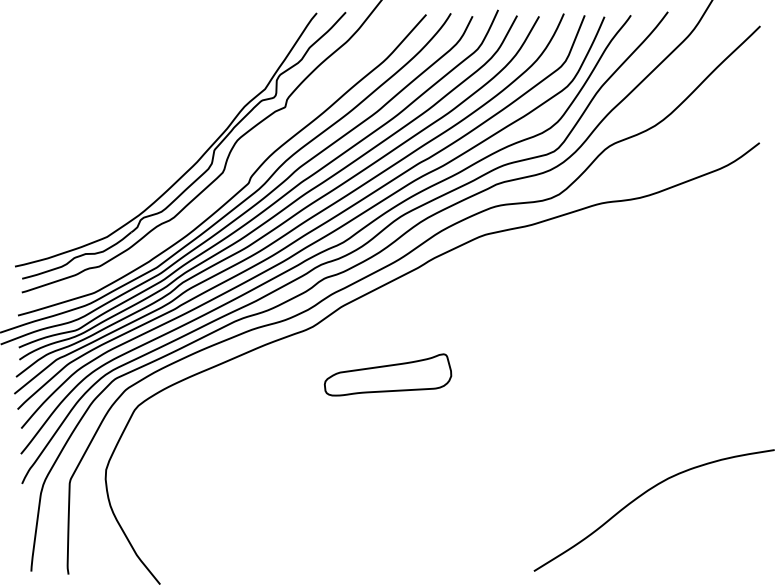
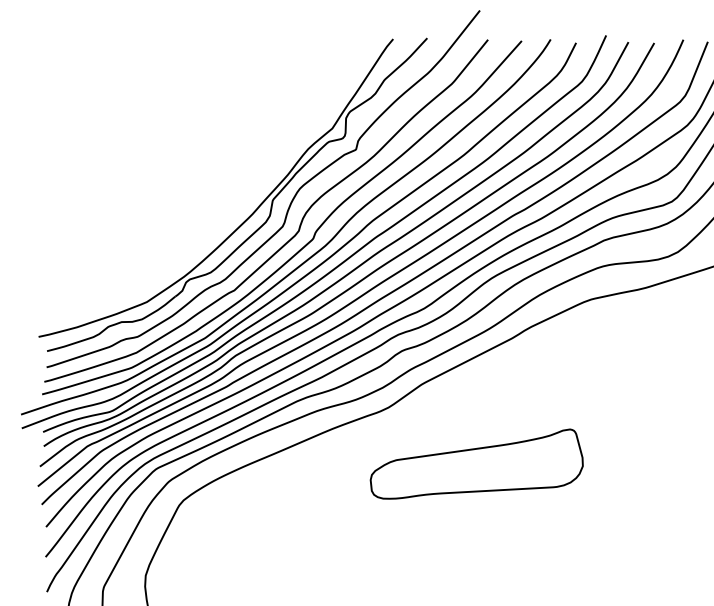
curve: (237, 169) -> (299, 222), added
part: (387, 374) -> (476, 463), size x1.43

